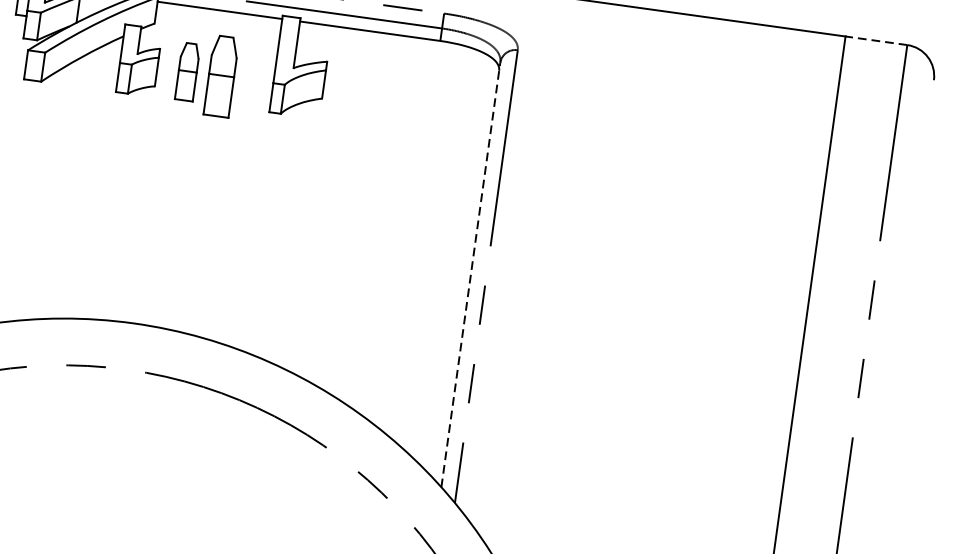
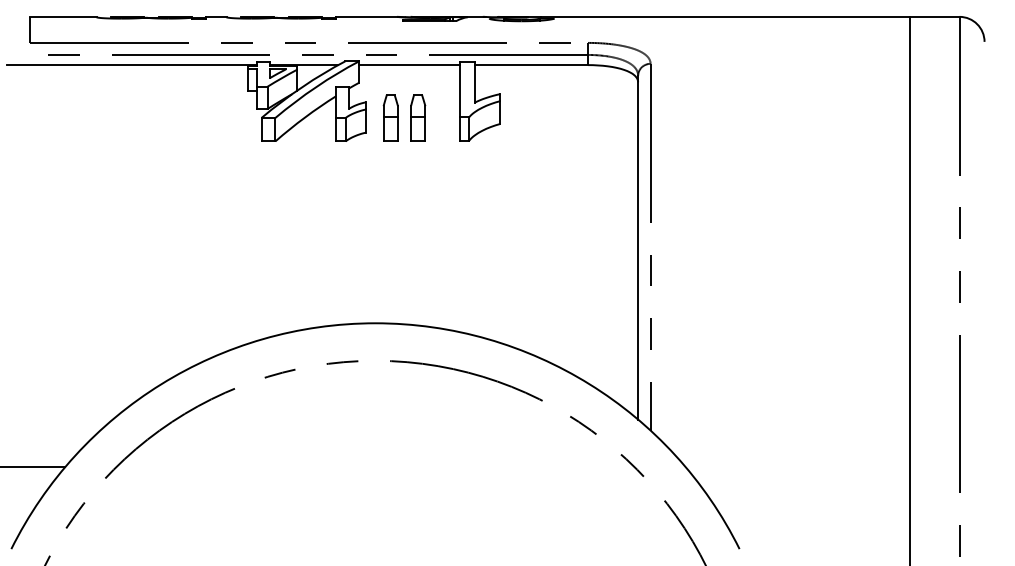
line: (876, 40) -> (934, 16), dashed -> solid
part: (221, 76) -> (418, 117), size x0.71
line: (471, 274) -> (638, 247), dashed -> solid

